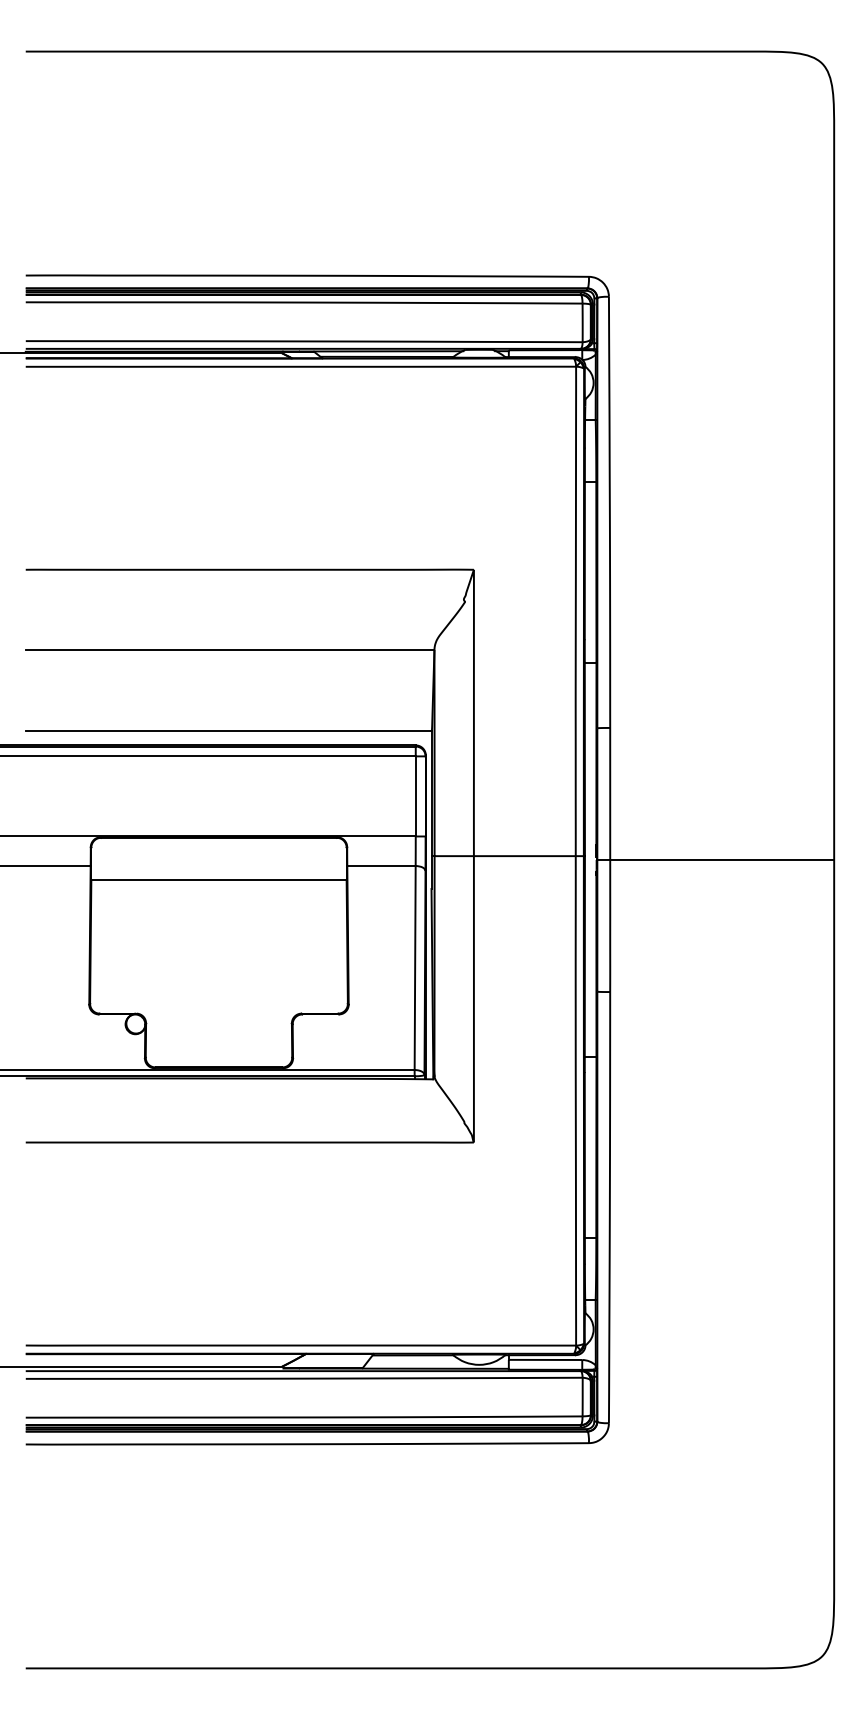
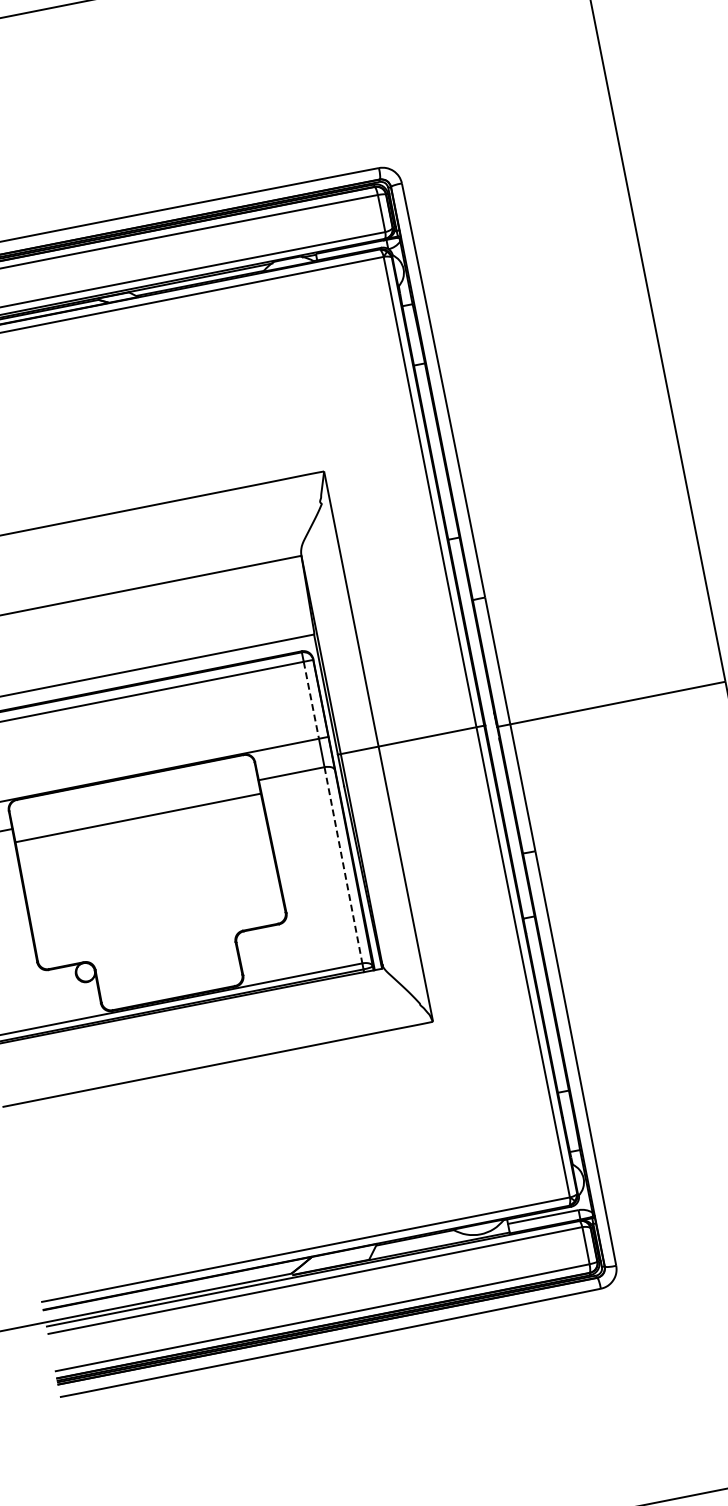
line: (415, 796) -> (311, 700), solid -> dashed
line: (415, 968) -> (343, 865), solid -> dashed

